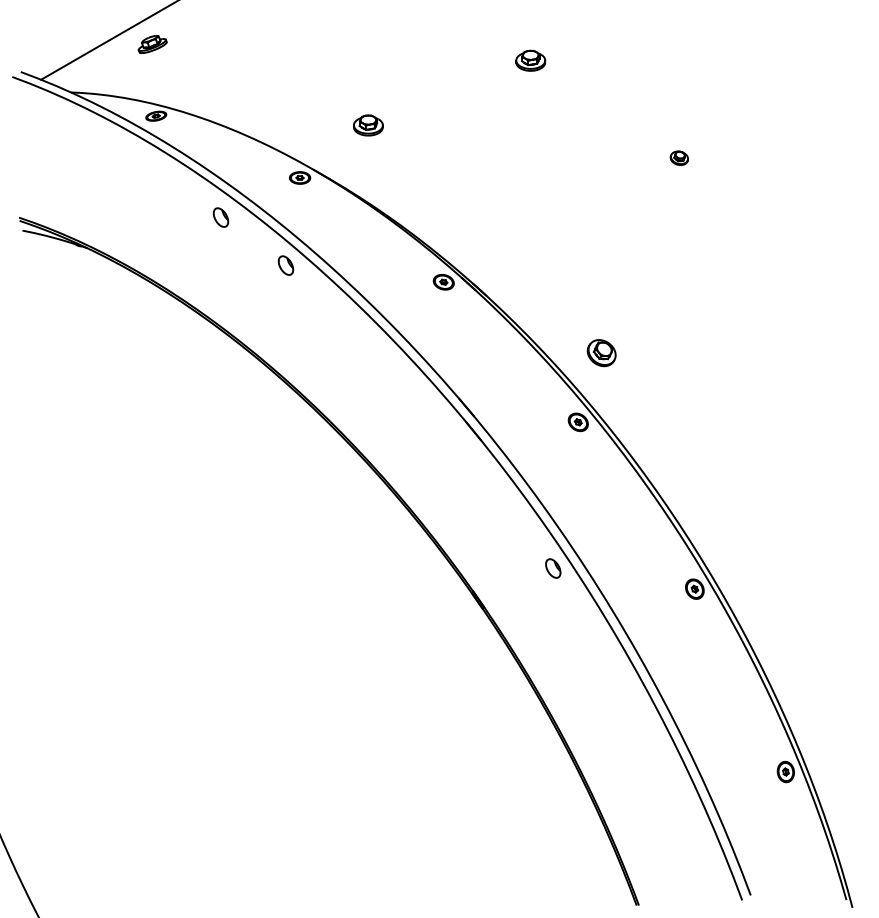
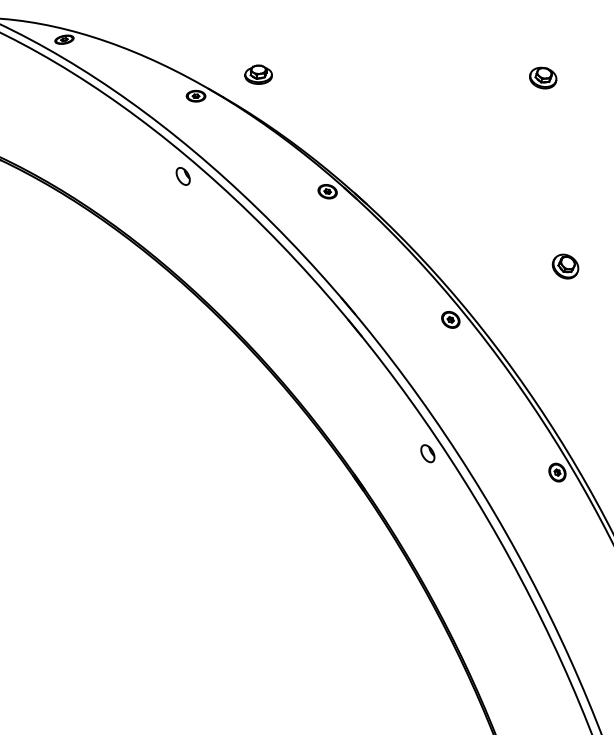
part: (368, 125) -> (258, 74), moved
part: (679, 158) -> (543, 78), size x1.67
part: (220, 217) -> (123, 132), removed
part: (601, 353) -> (565, 266), moved

